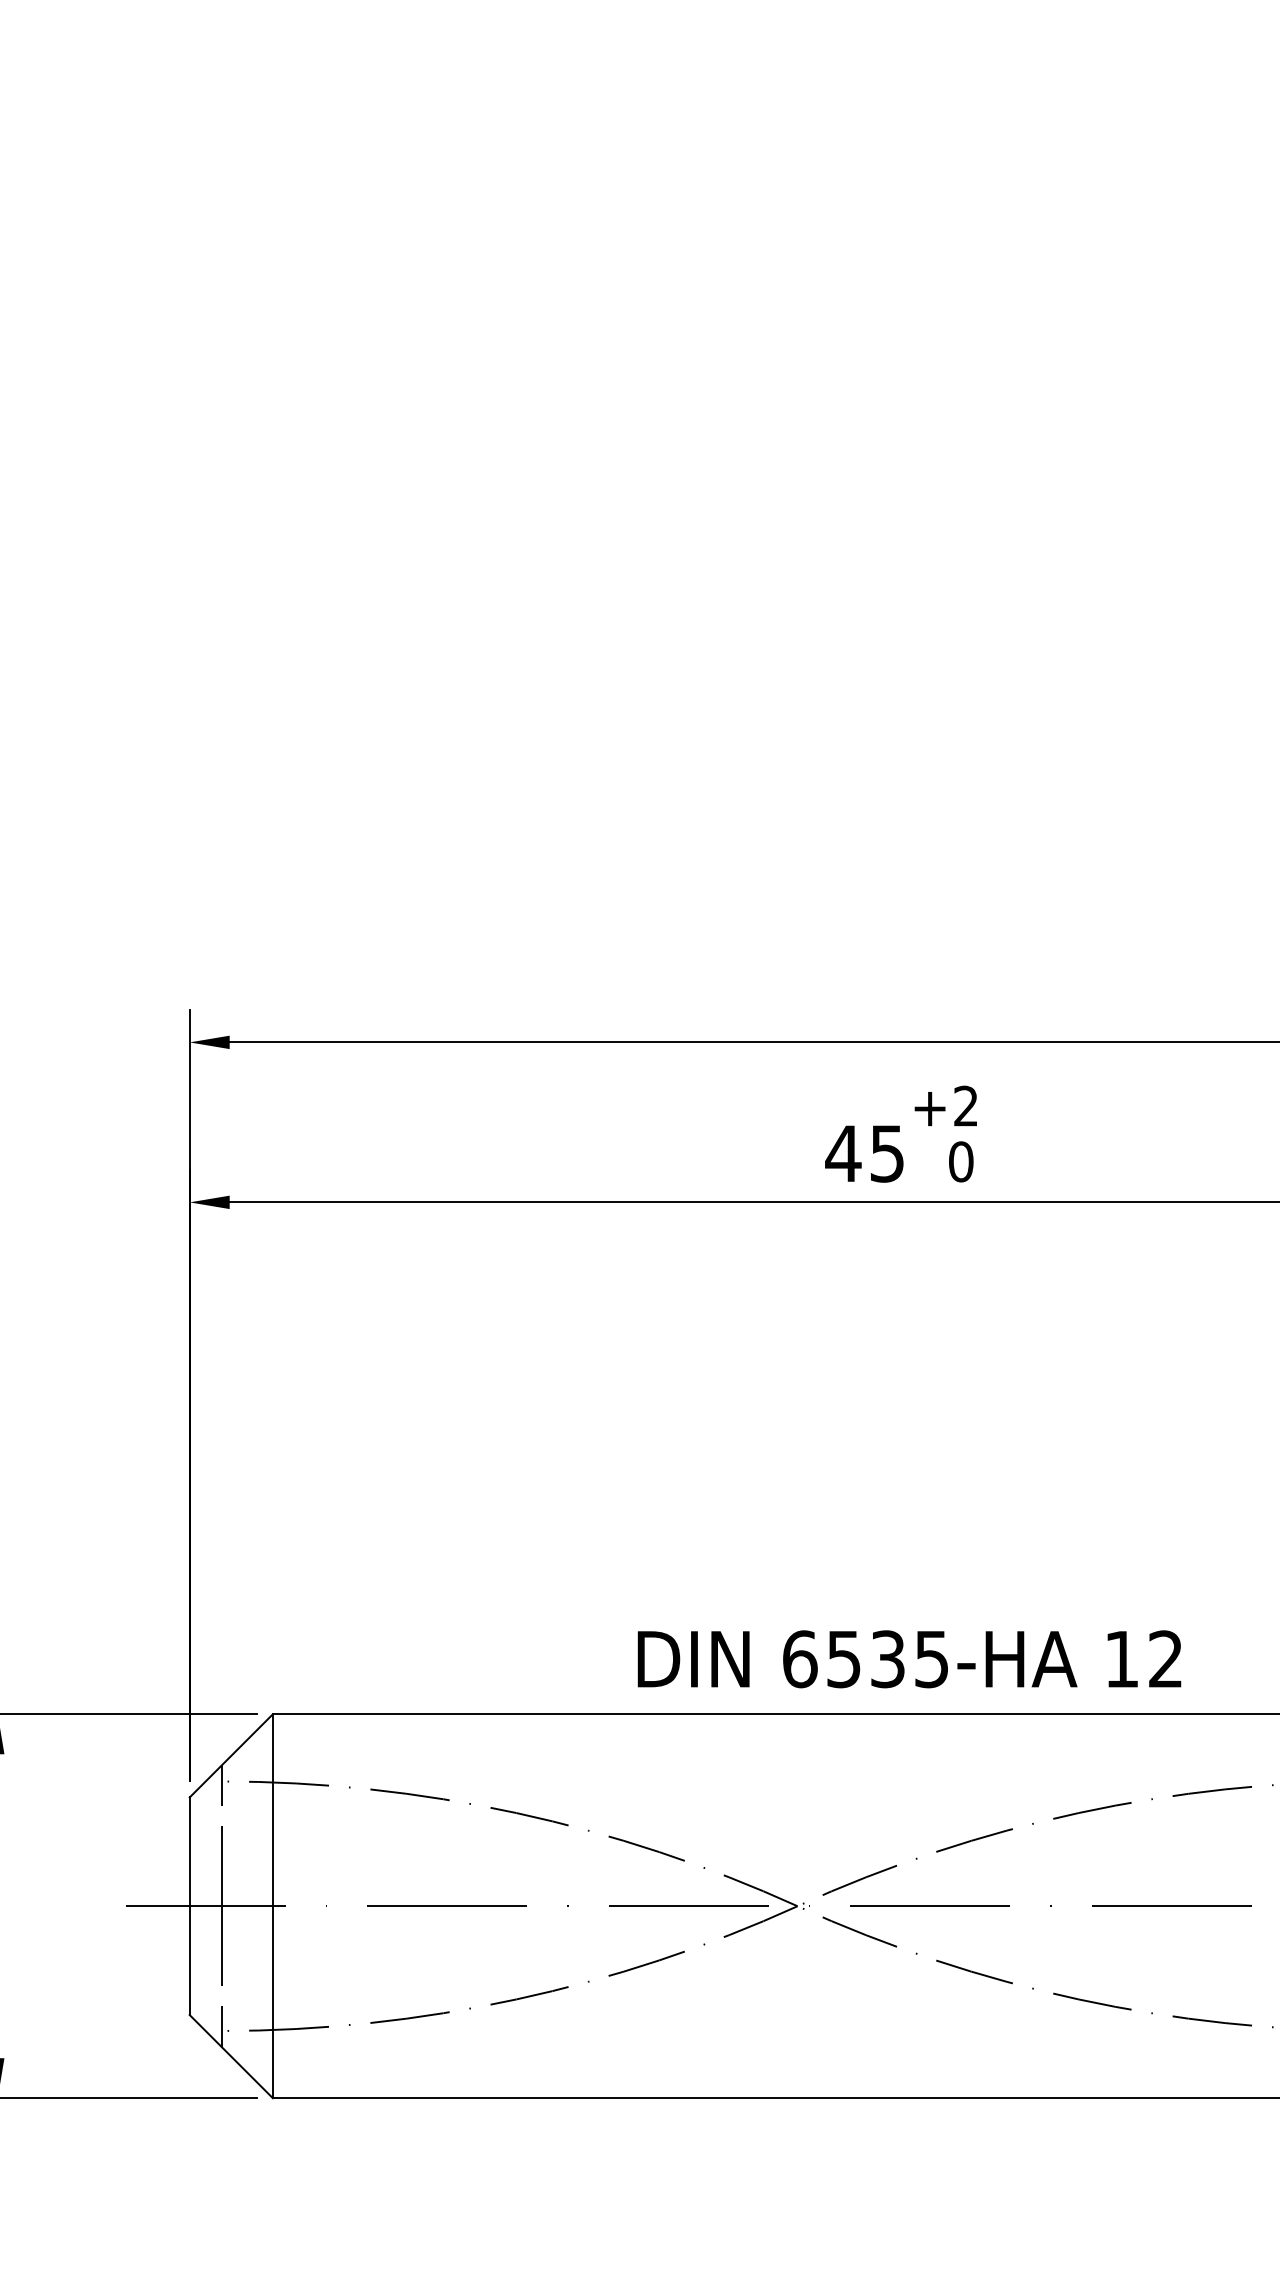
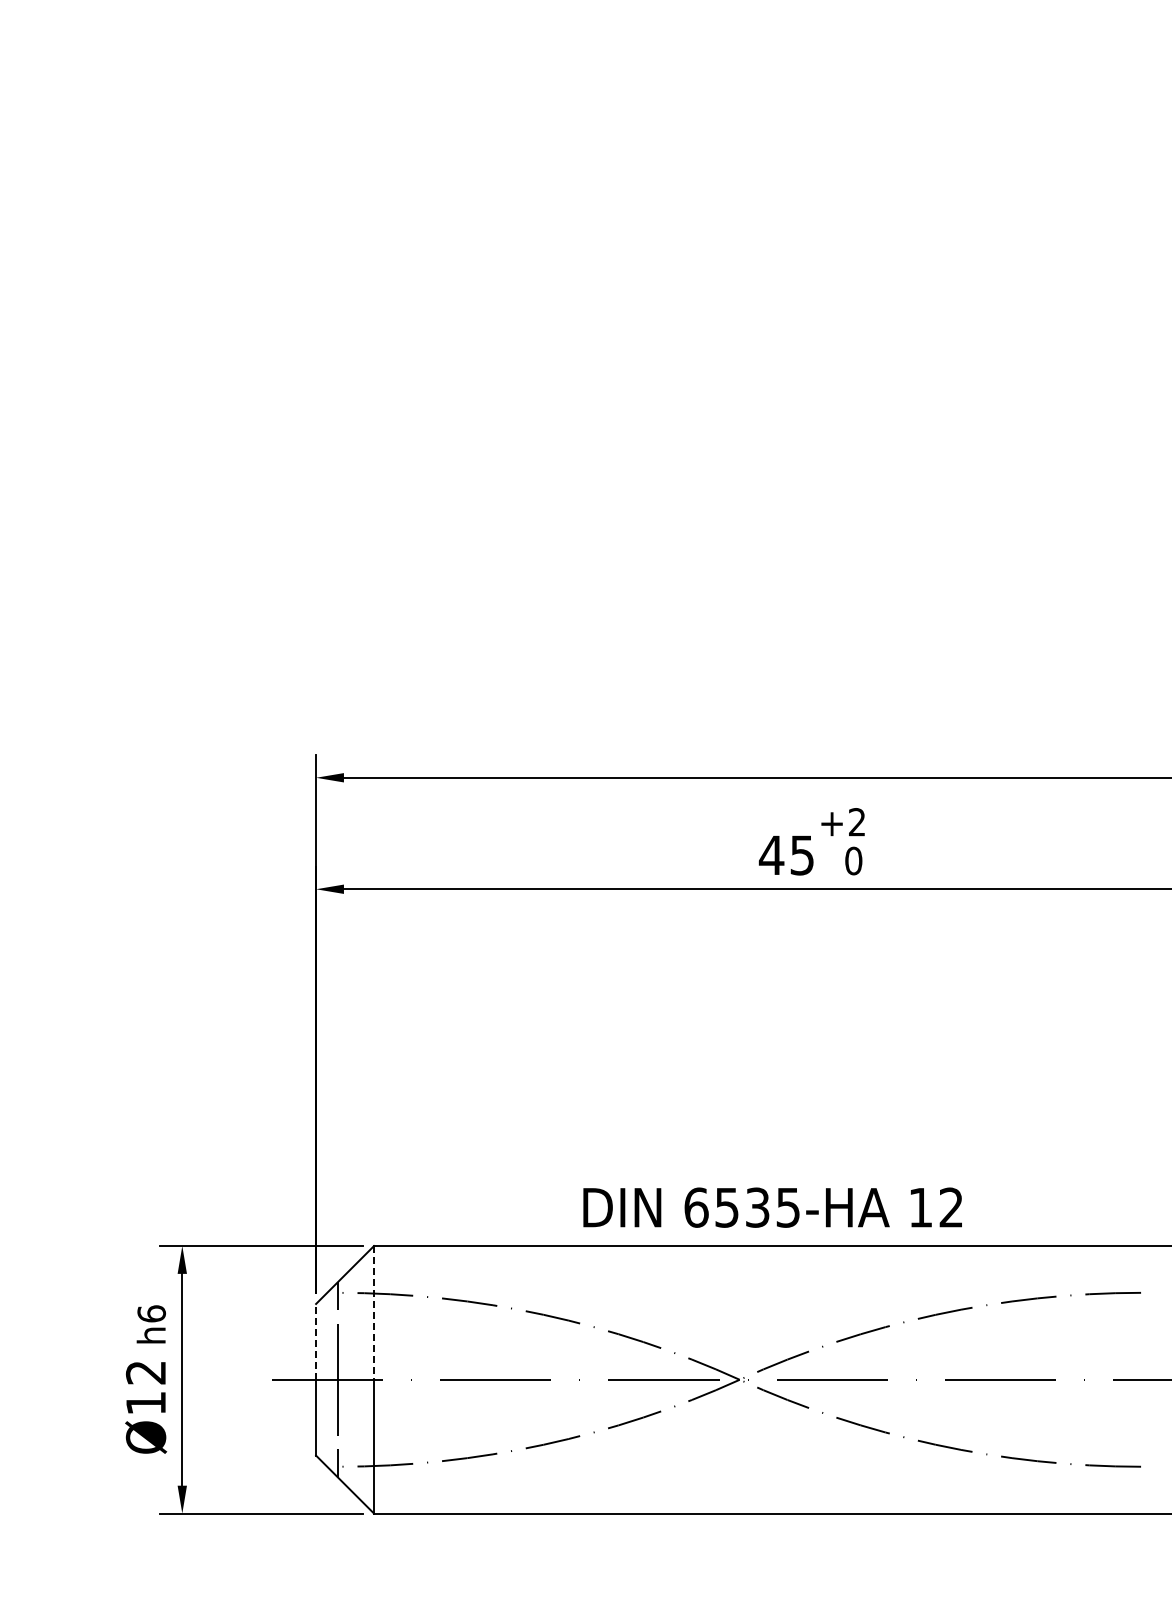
text: (909, 1659) -> (772, 1207), moved
line: (273, 1809) -> (374, 1312), solid -> dashed
line: (190, 1851) -> (316, 1341), solid -> dashed

